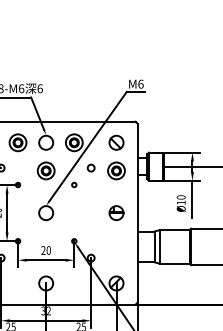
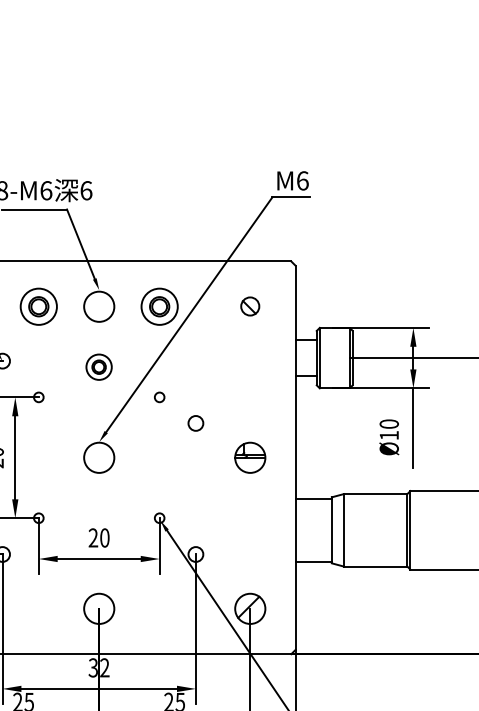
part: (116, 142) -> (250, 306), size x0.6
circle: (90, 167) -> (194, 422), moved
part: (45, 170) -> (97, 366), size x0.7
part: (116, 170) -> (250, 366), removed

